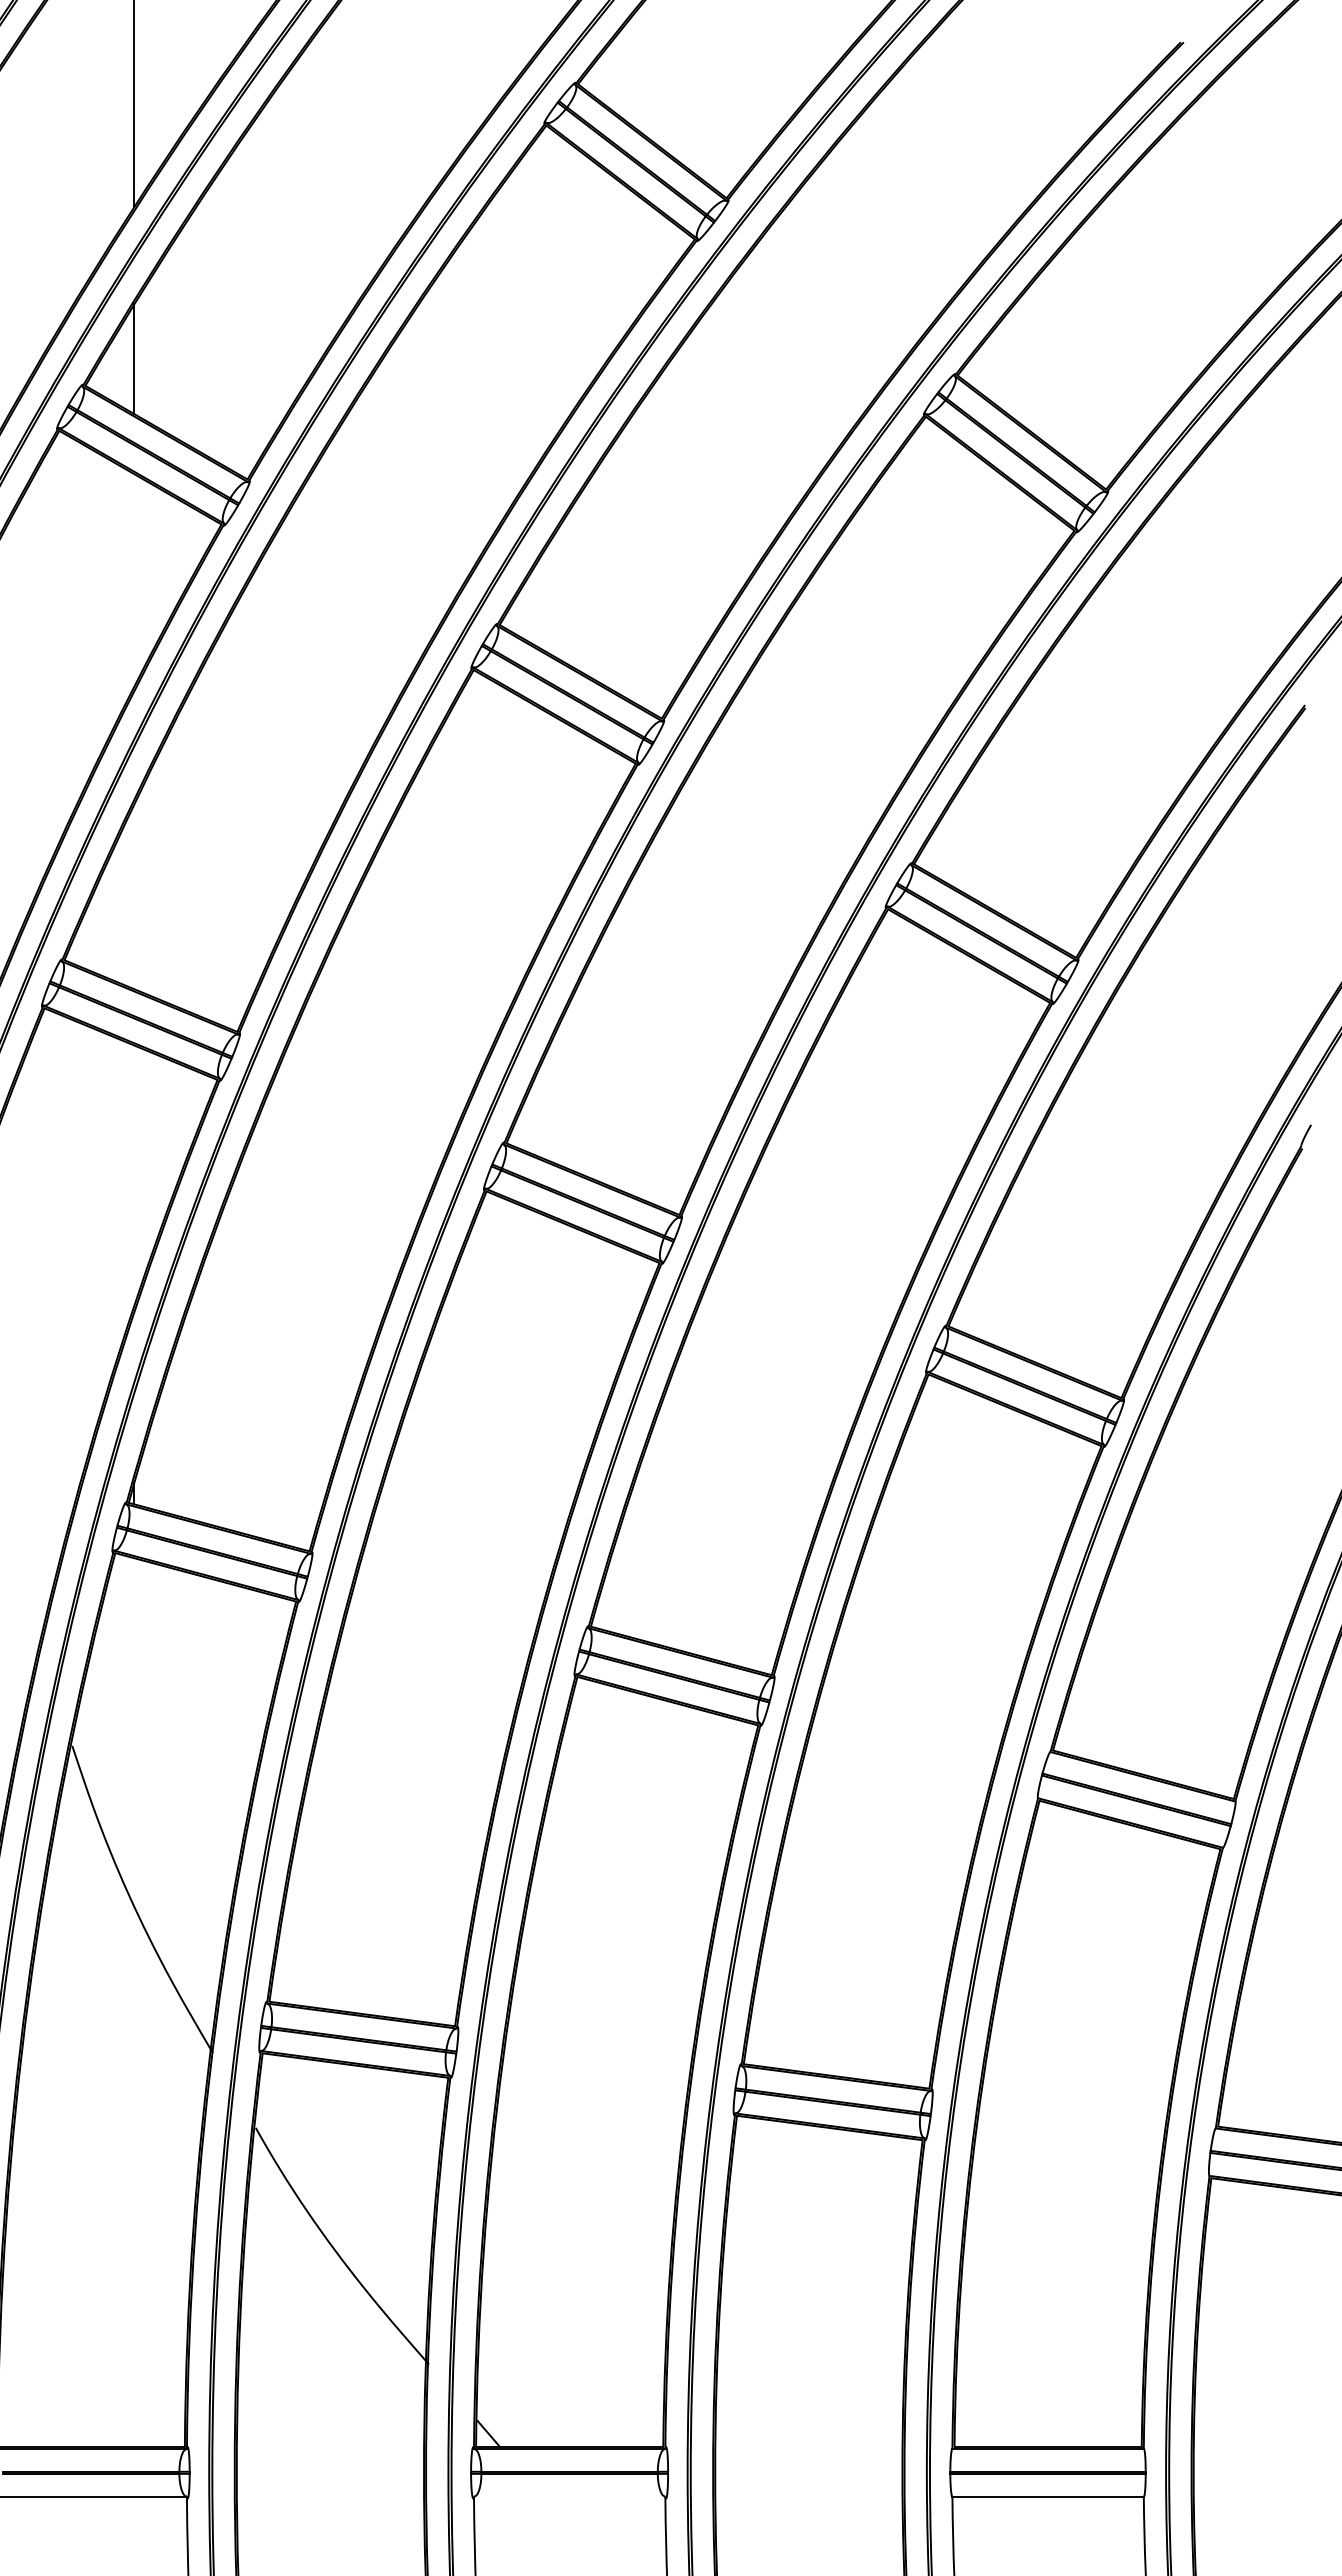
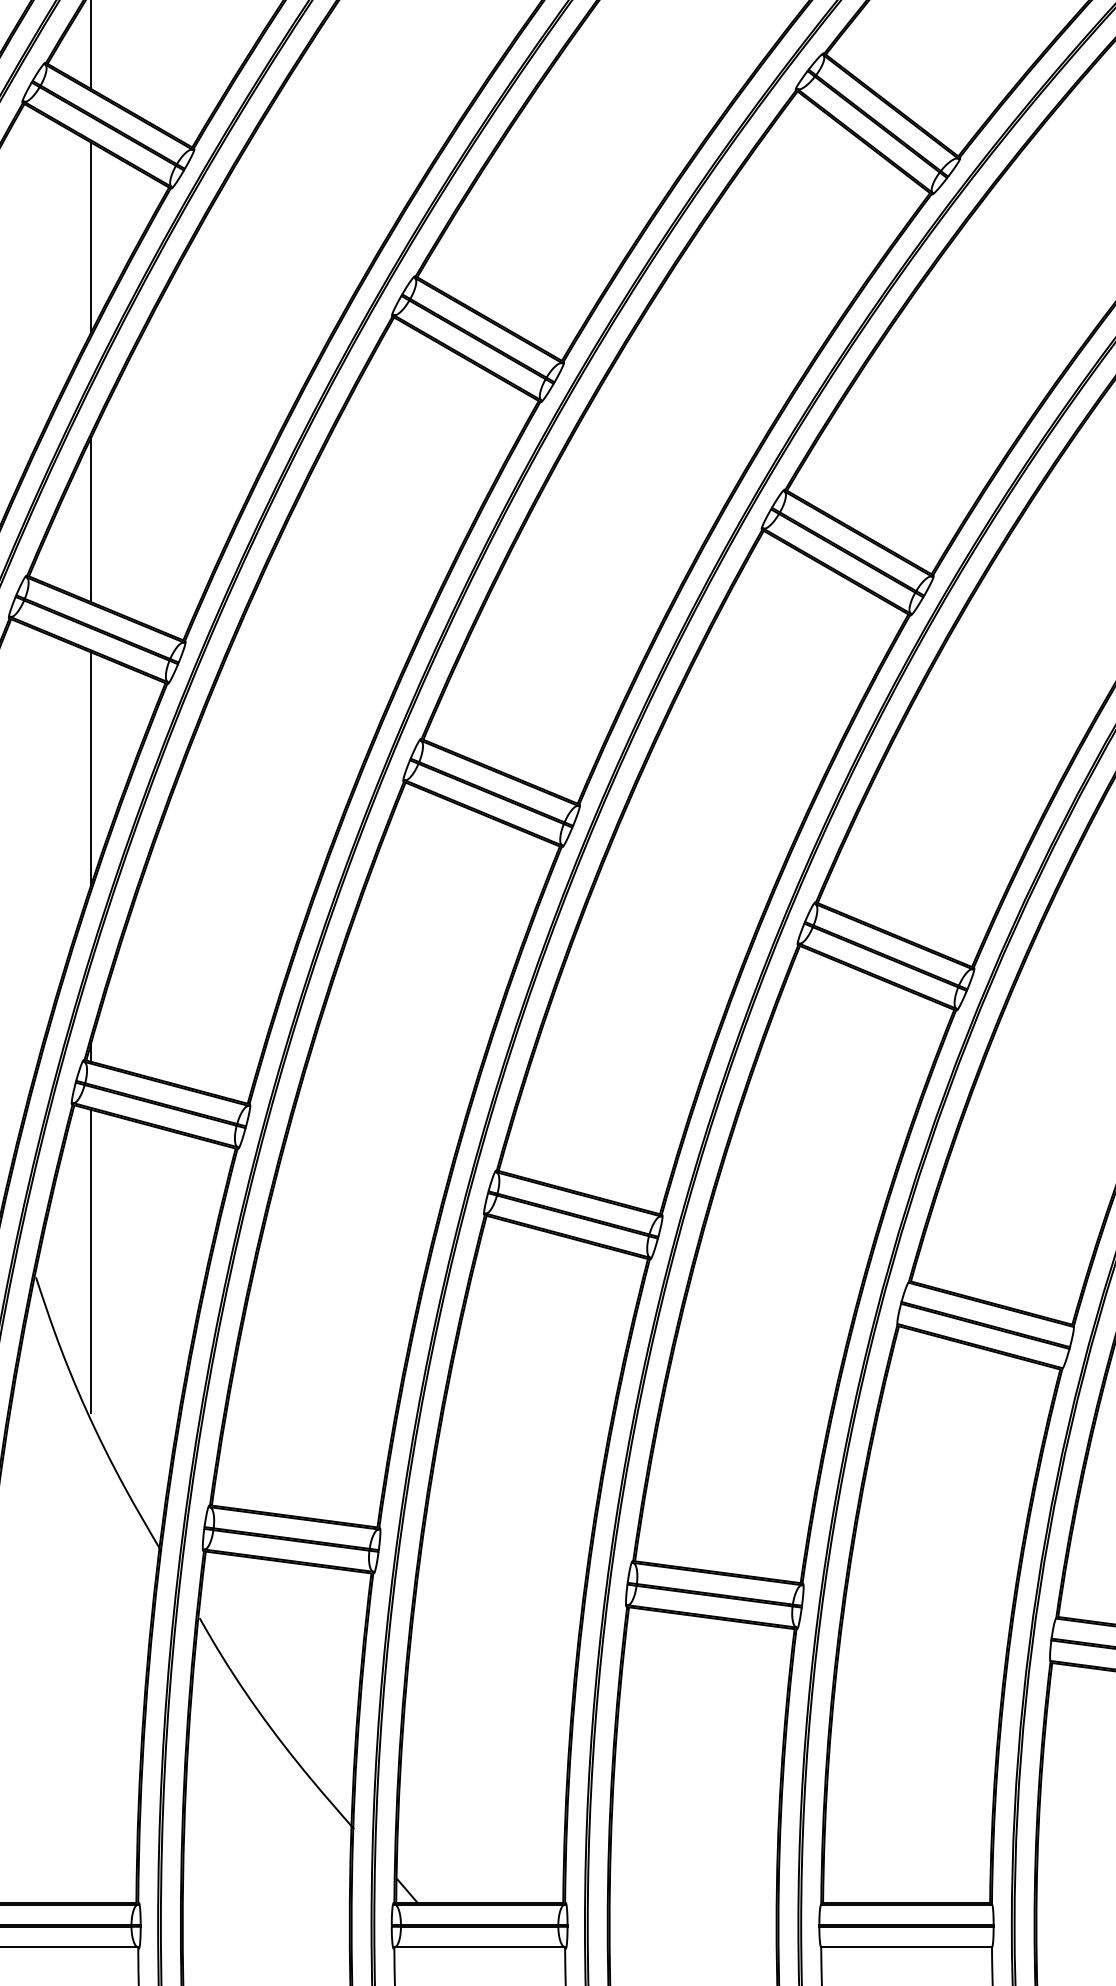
line: (134, 580) -> (91, 237), added
line: (134, 896) -> (91, 519), added
line: (134, 1175) -> (91, 768), added
line: (134, 1728) -> (91, 1261), added
line: (569, 2496) -> (479, 1947), added

